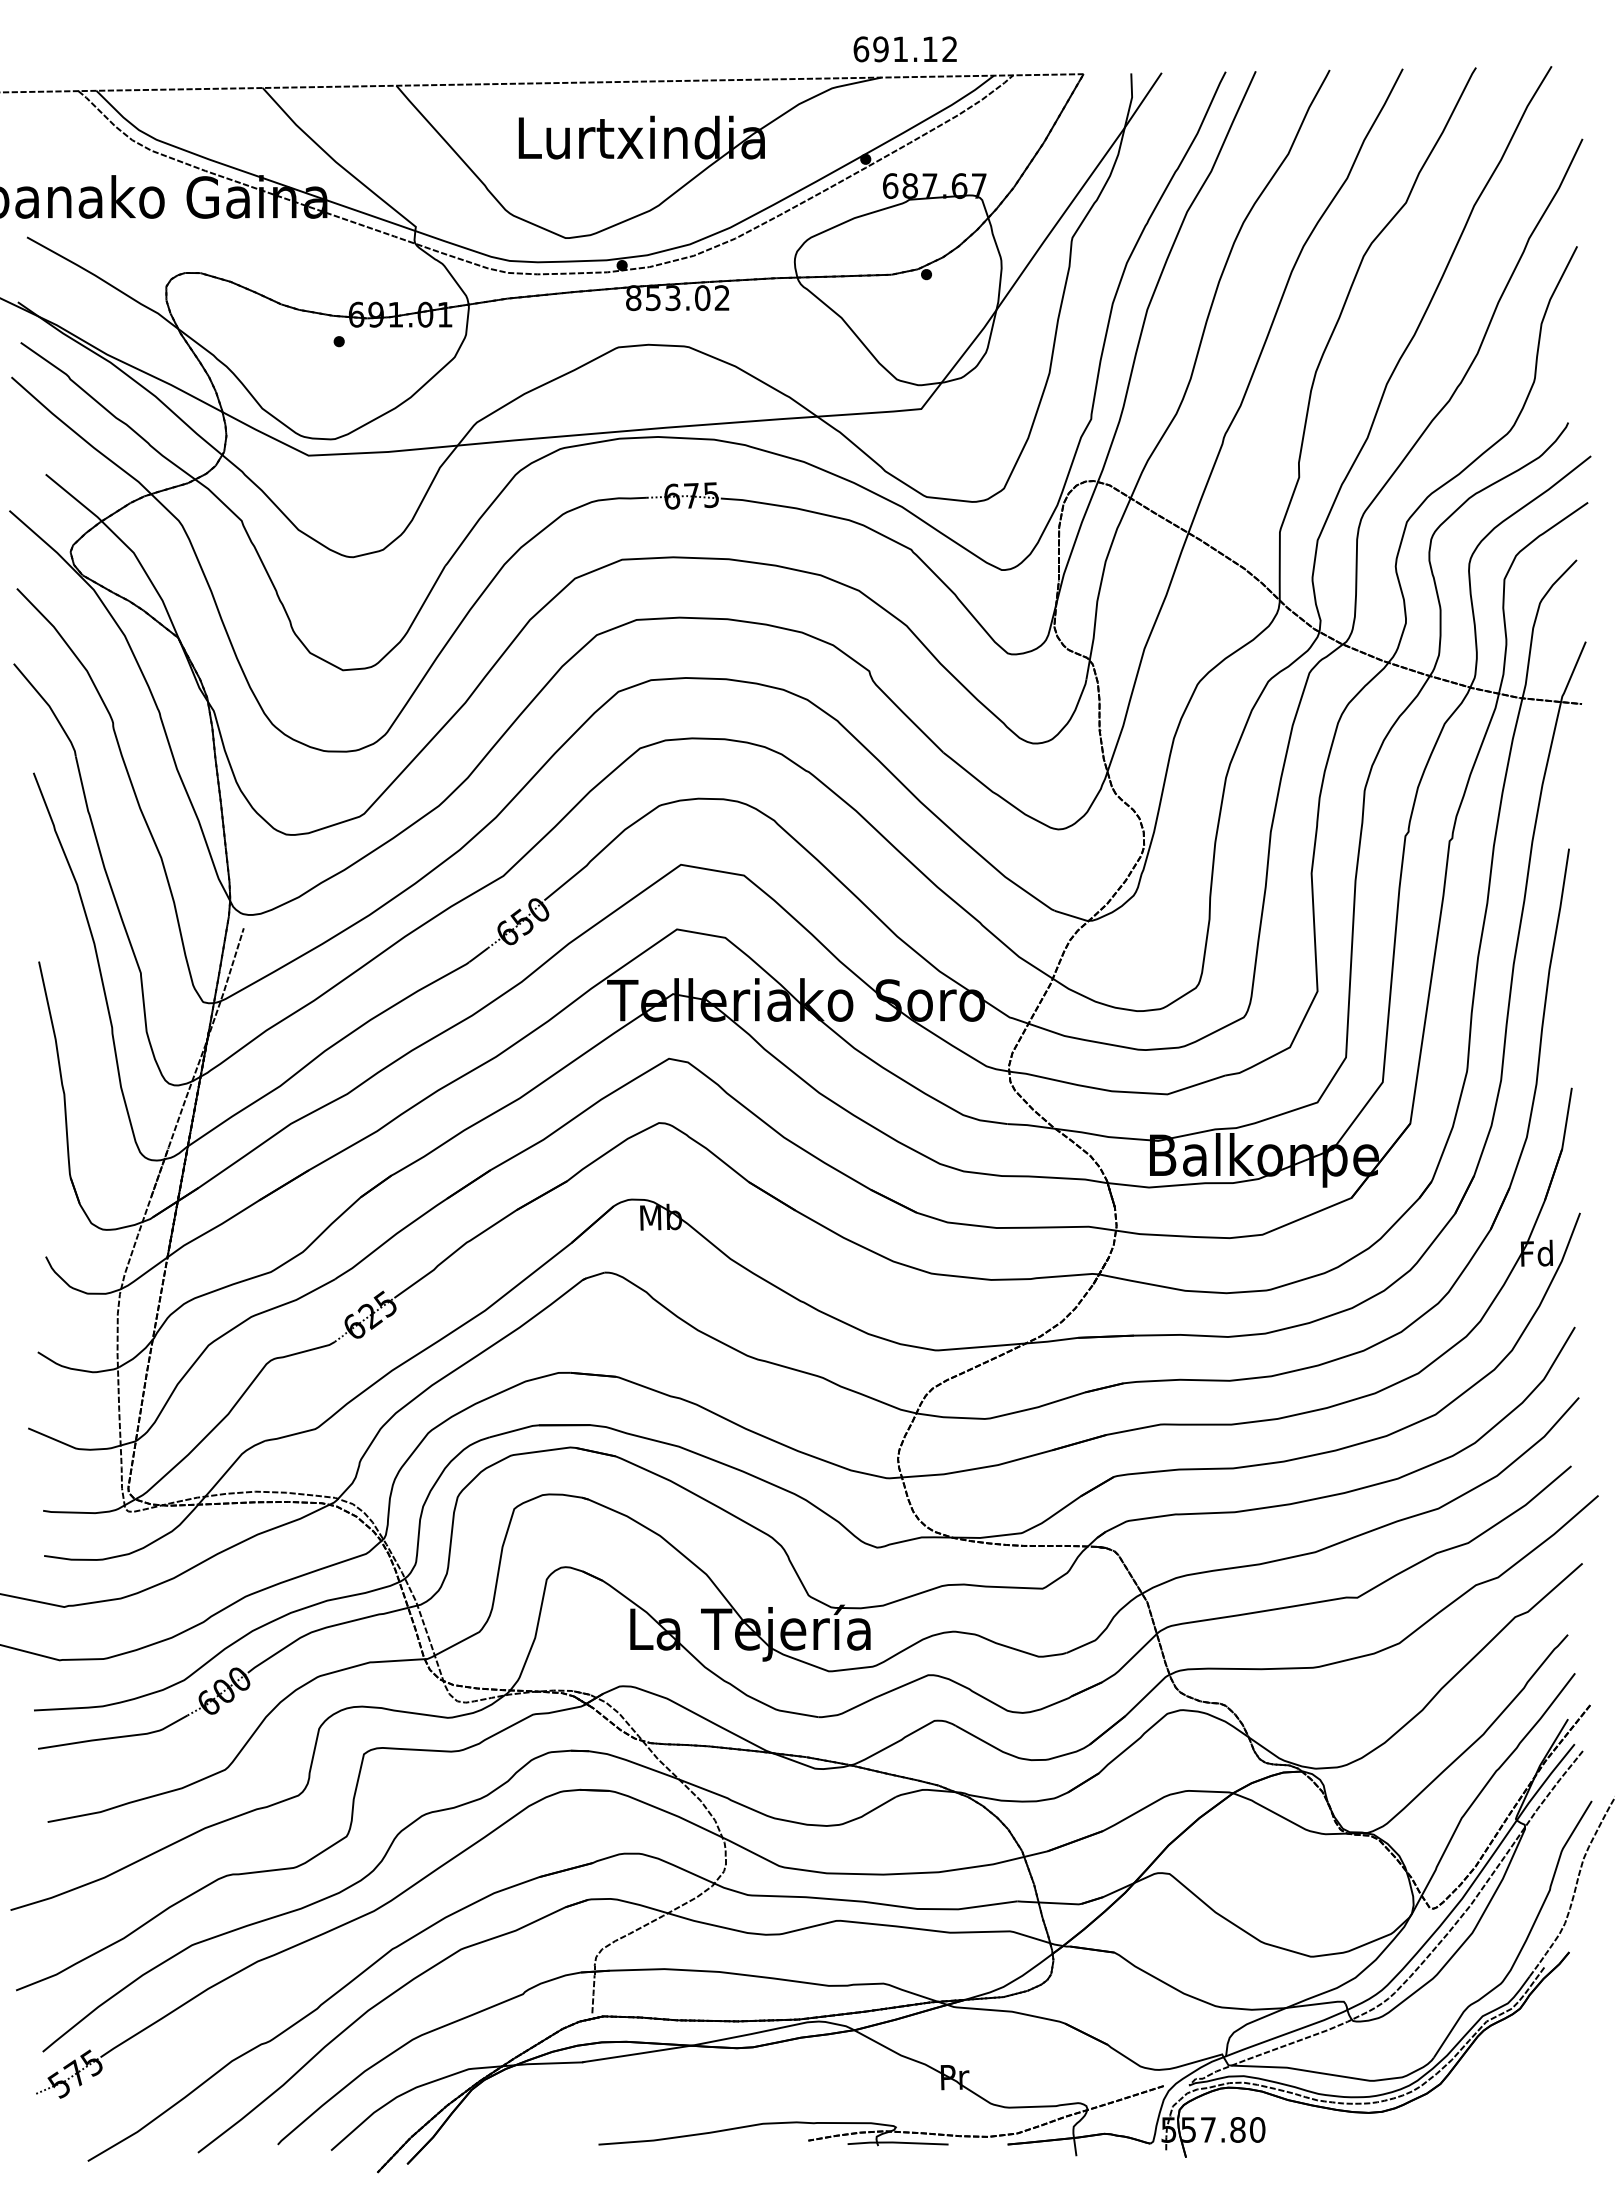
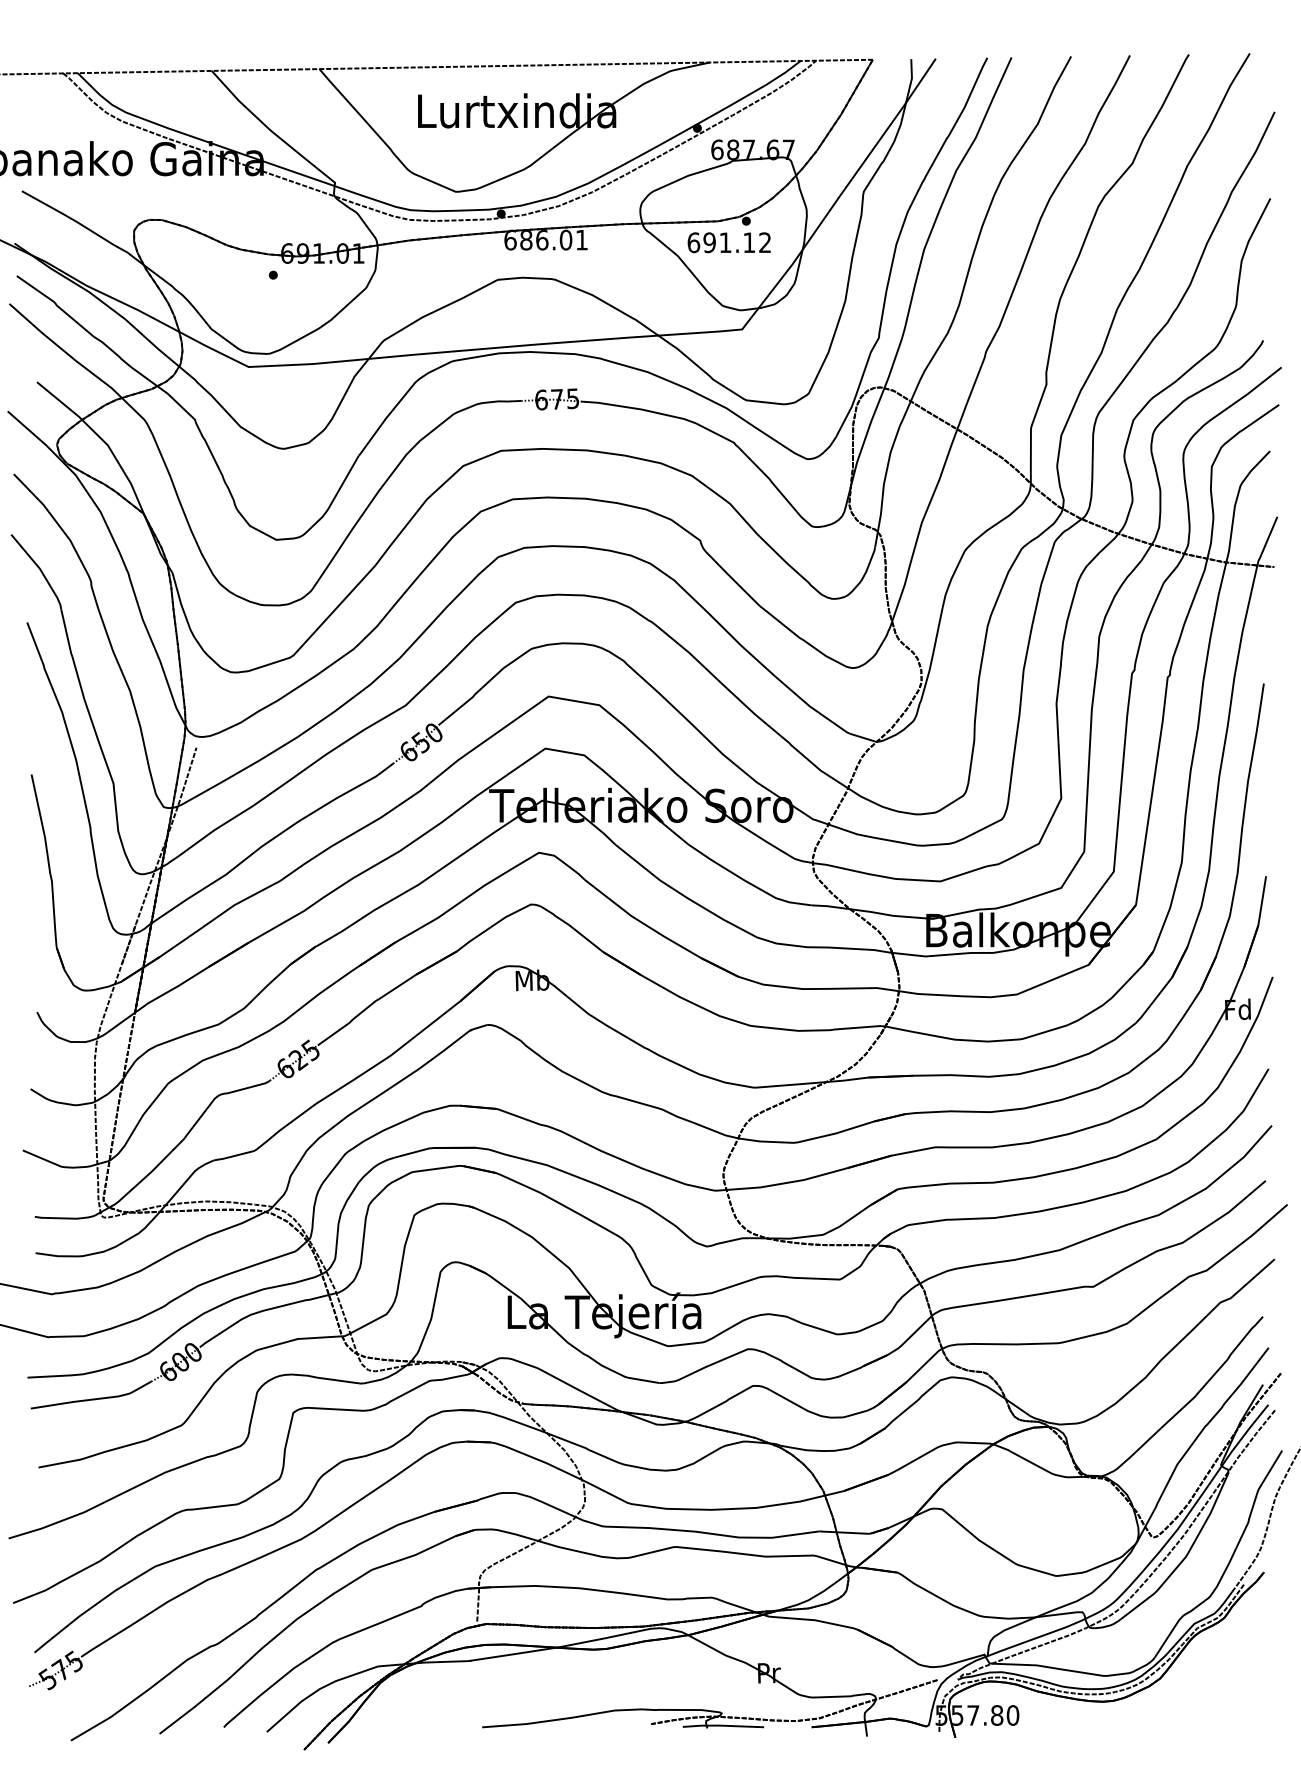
text: (904, 49) -> (728, 242), moved
text: (677, 298) -> (545, 240), 853.02 -> 686.01

